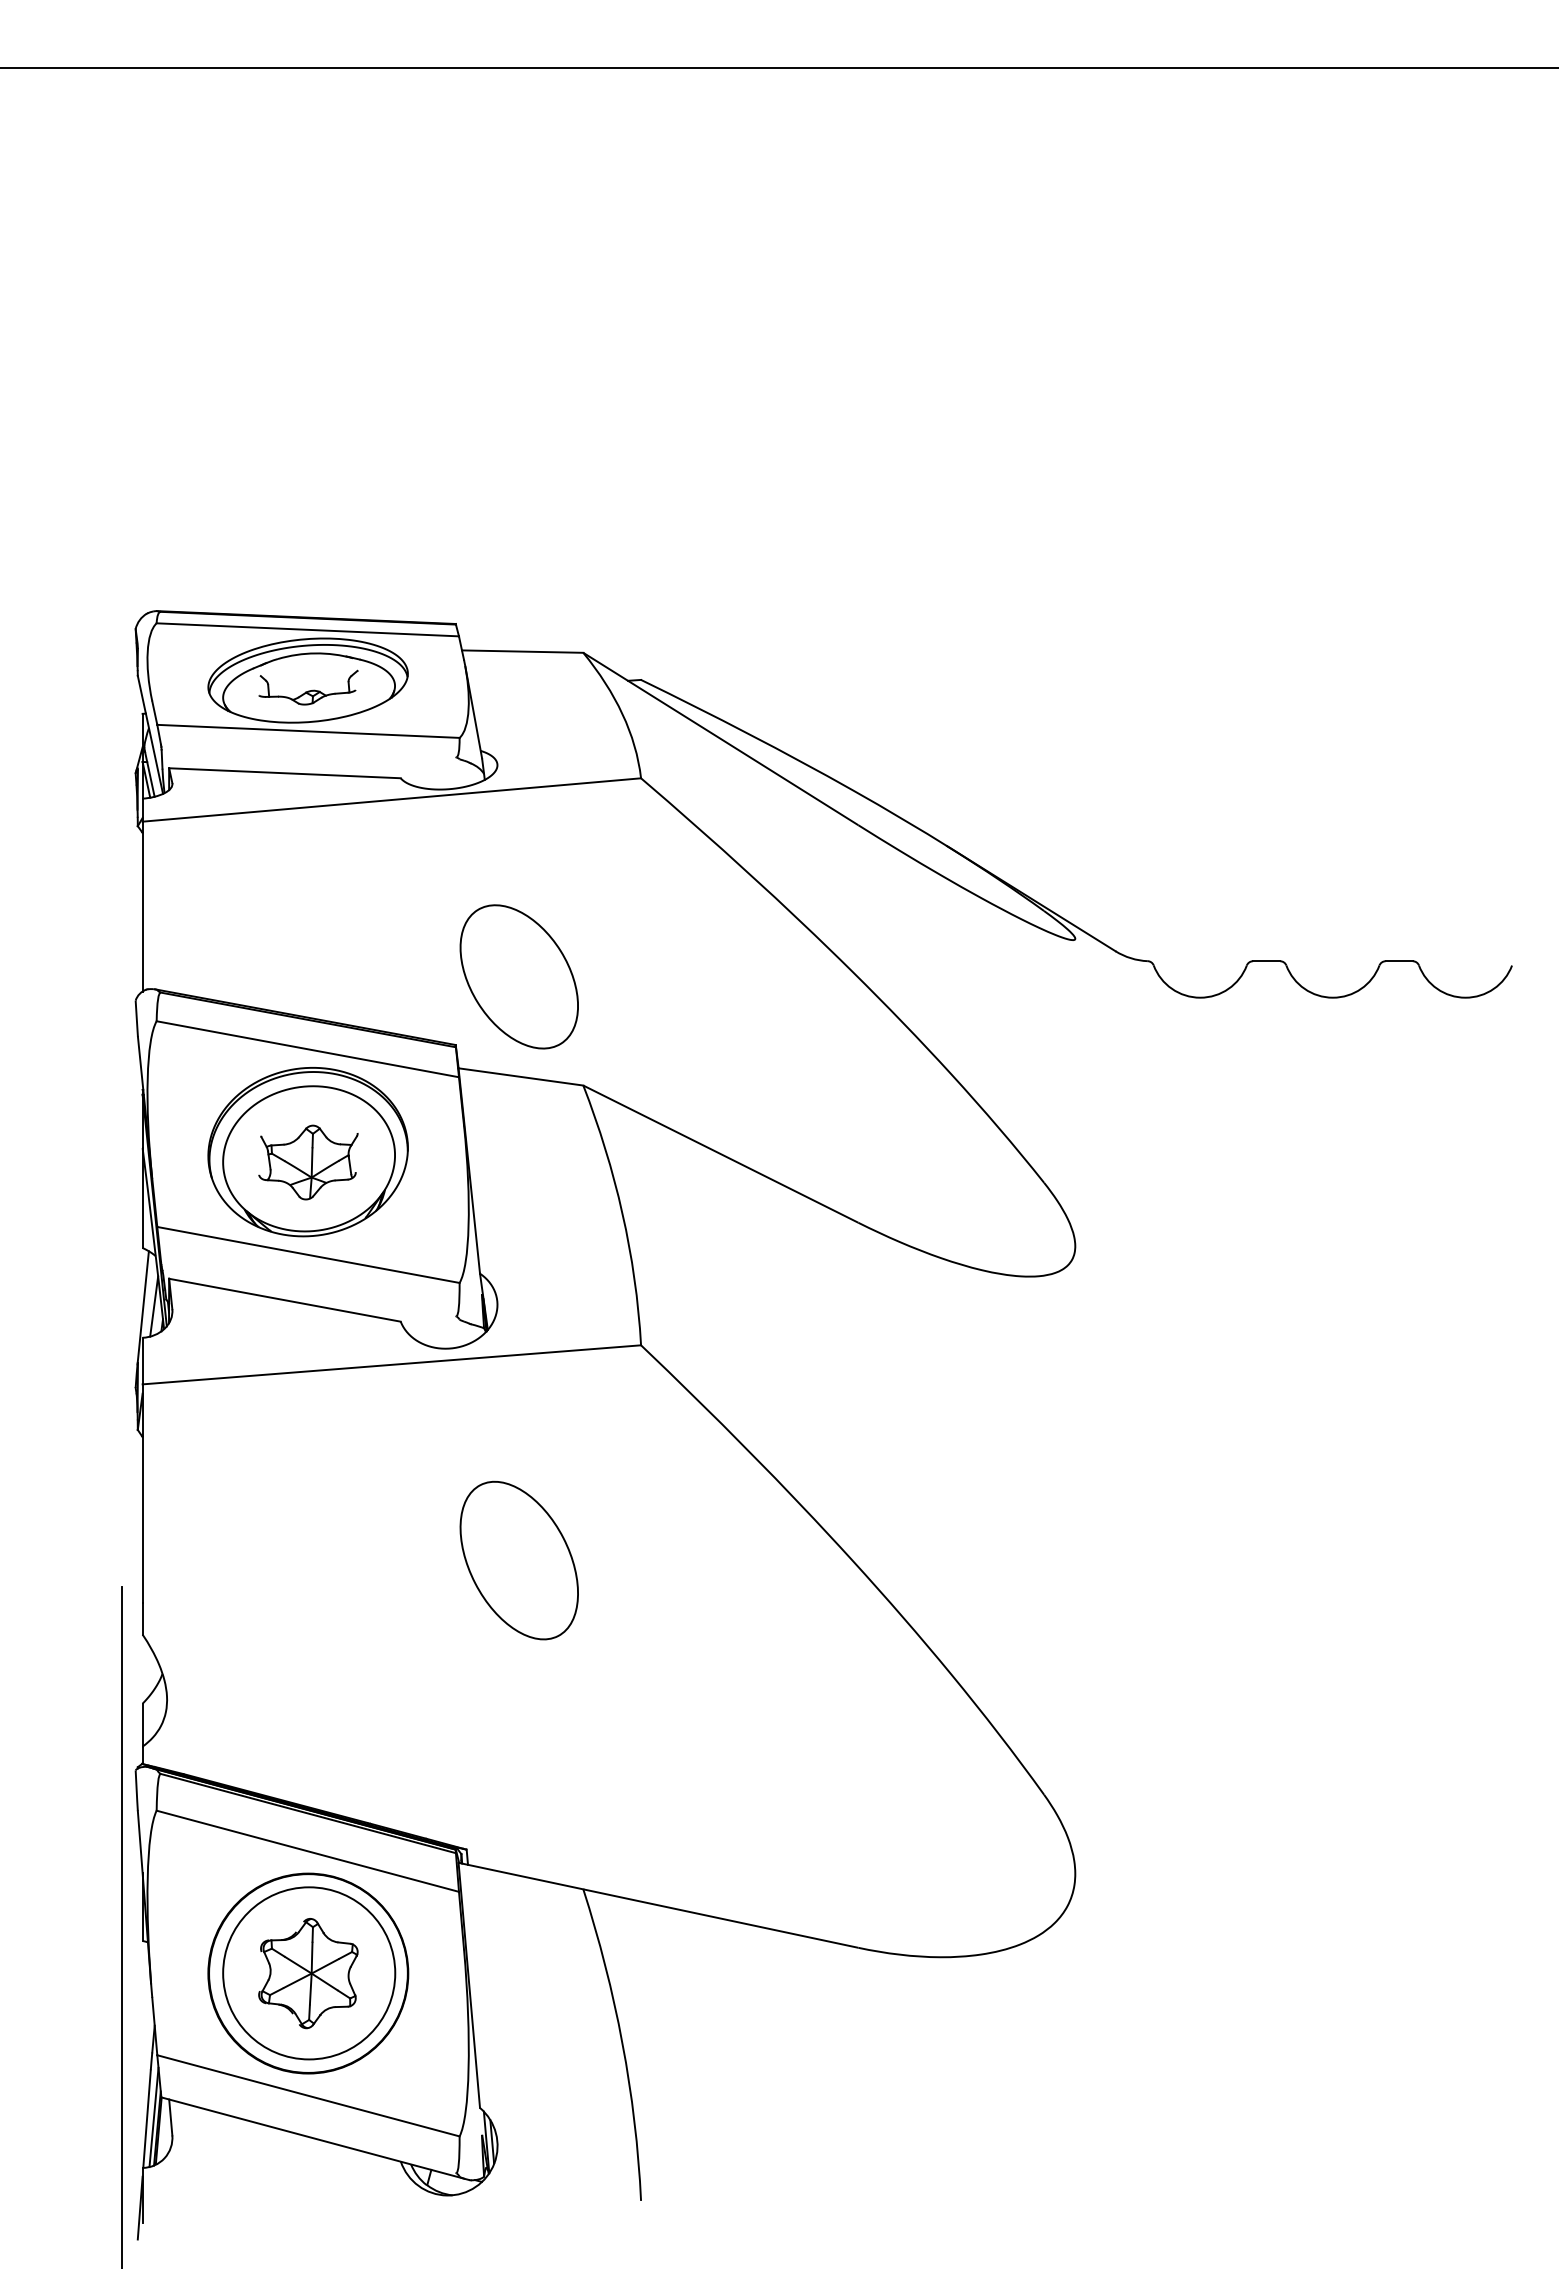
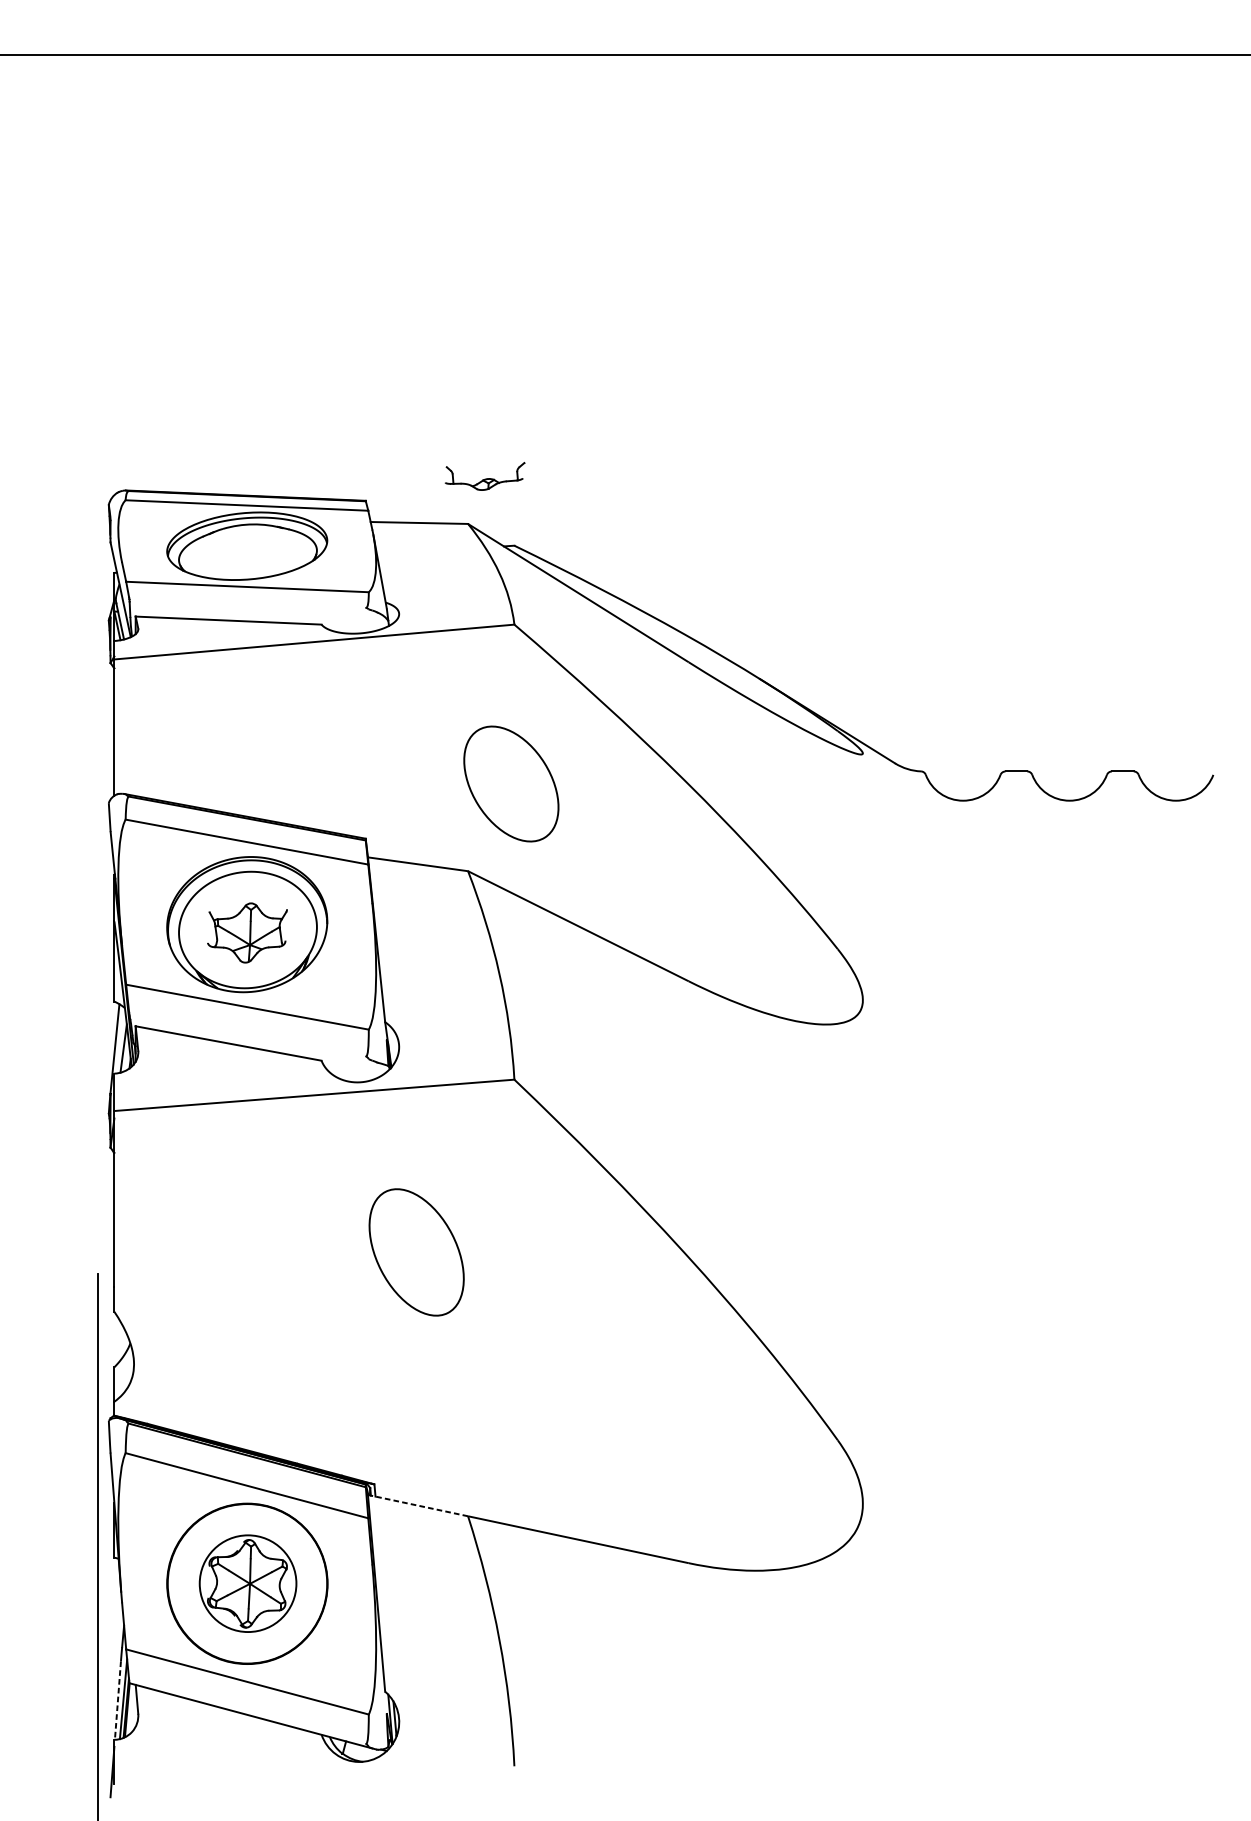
part: (308, 687) -> (485, 476), moved
part: (518, 976) -> (510, 783), moved
line: (520, 1876) -> (417, 1505), solid -> dashed
circle: (309, 1973) -> (248, 1583), size x0.7
line: (147, 2119) -> (118, 1700), solid -> dashed

